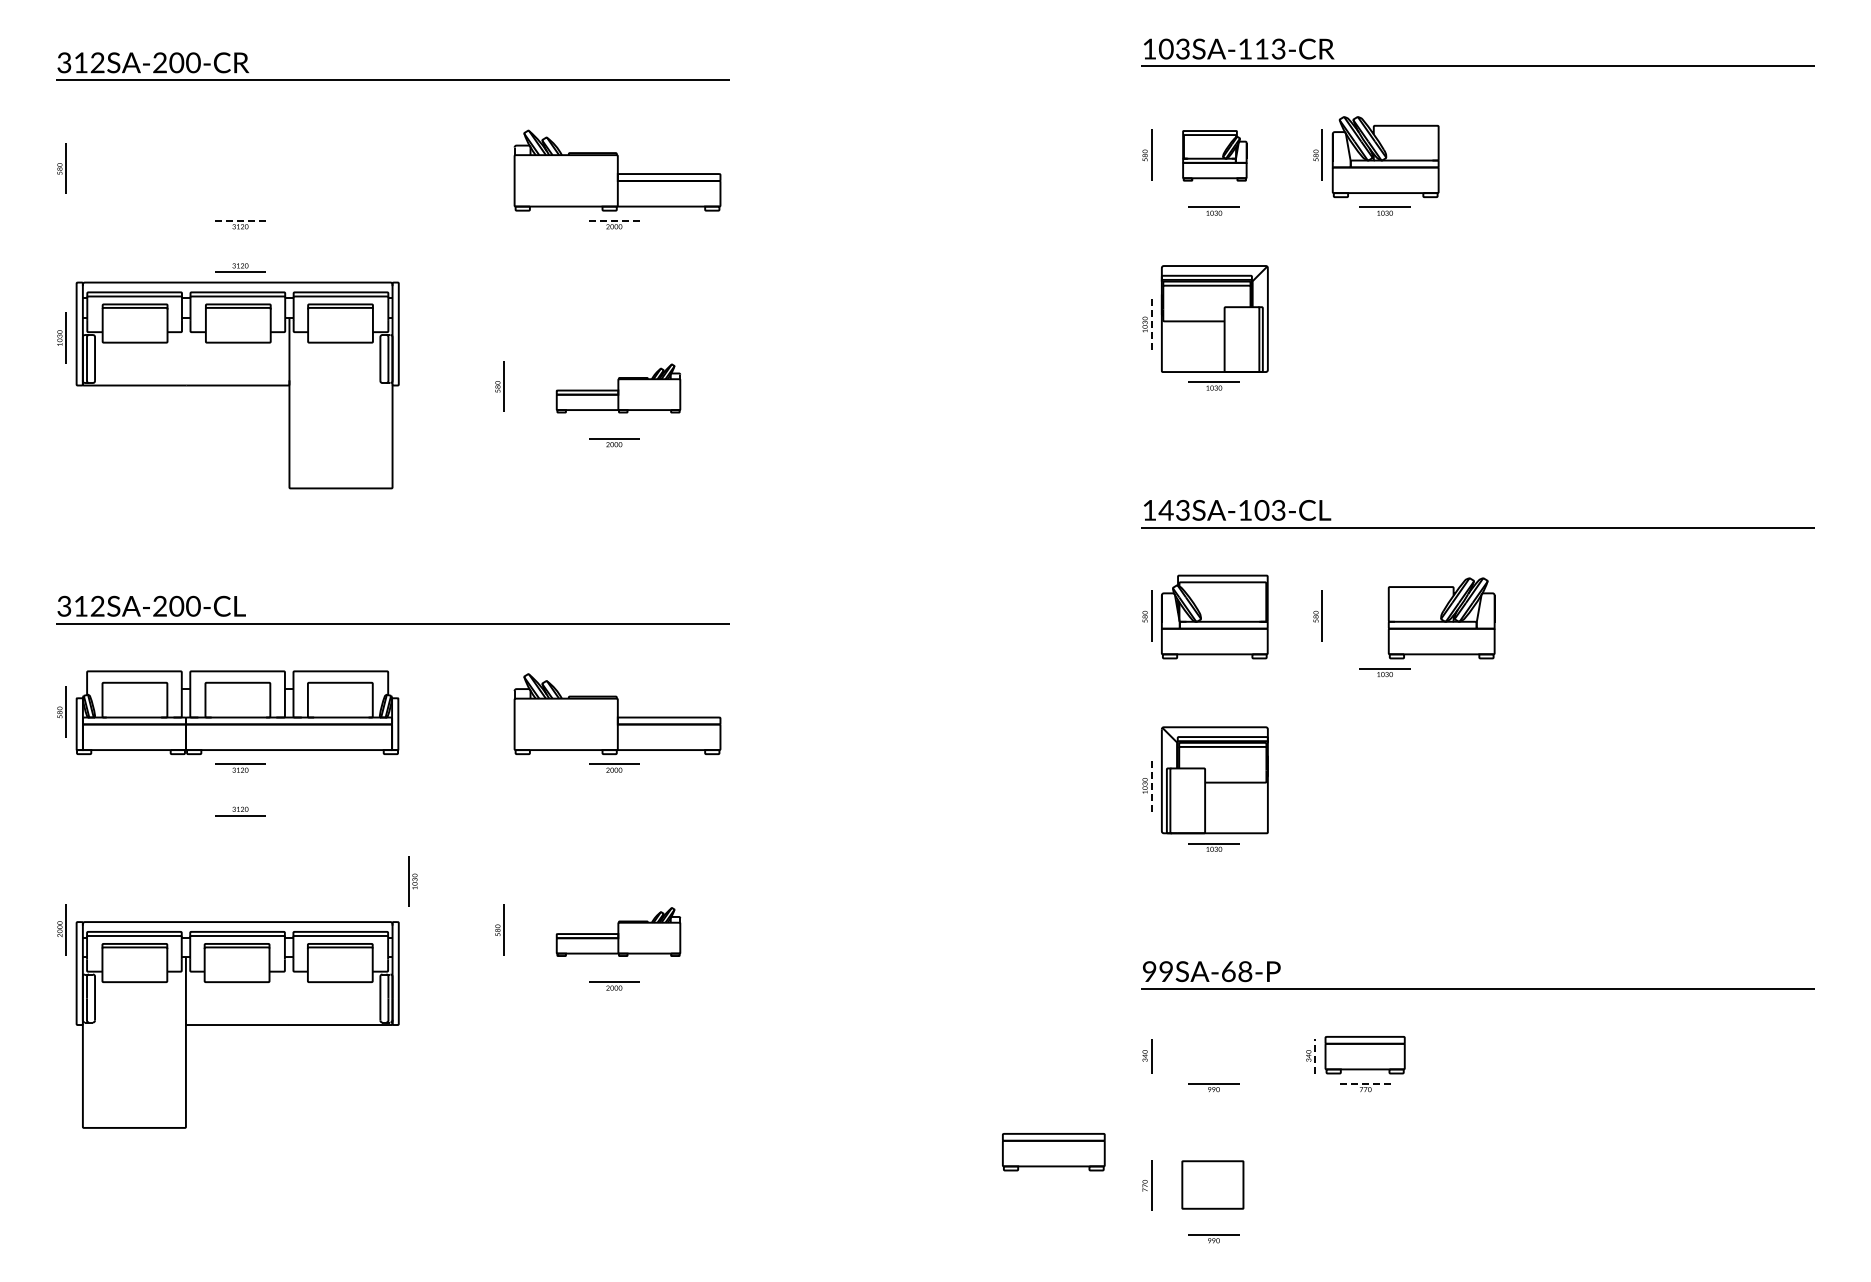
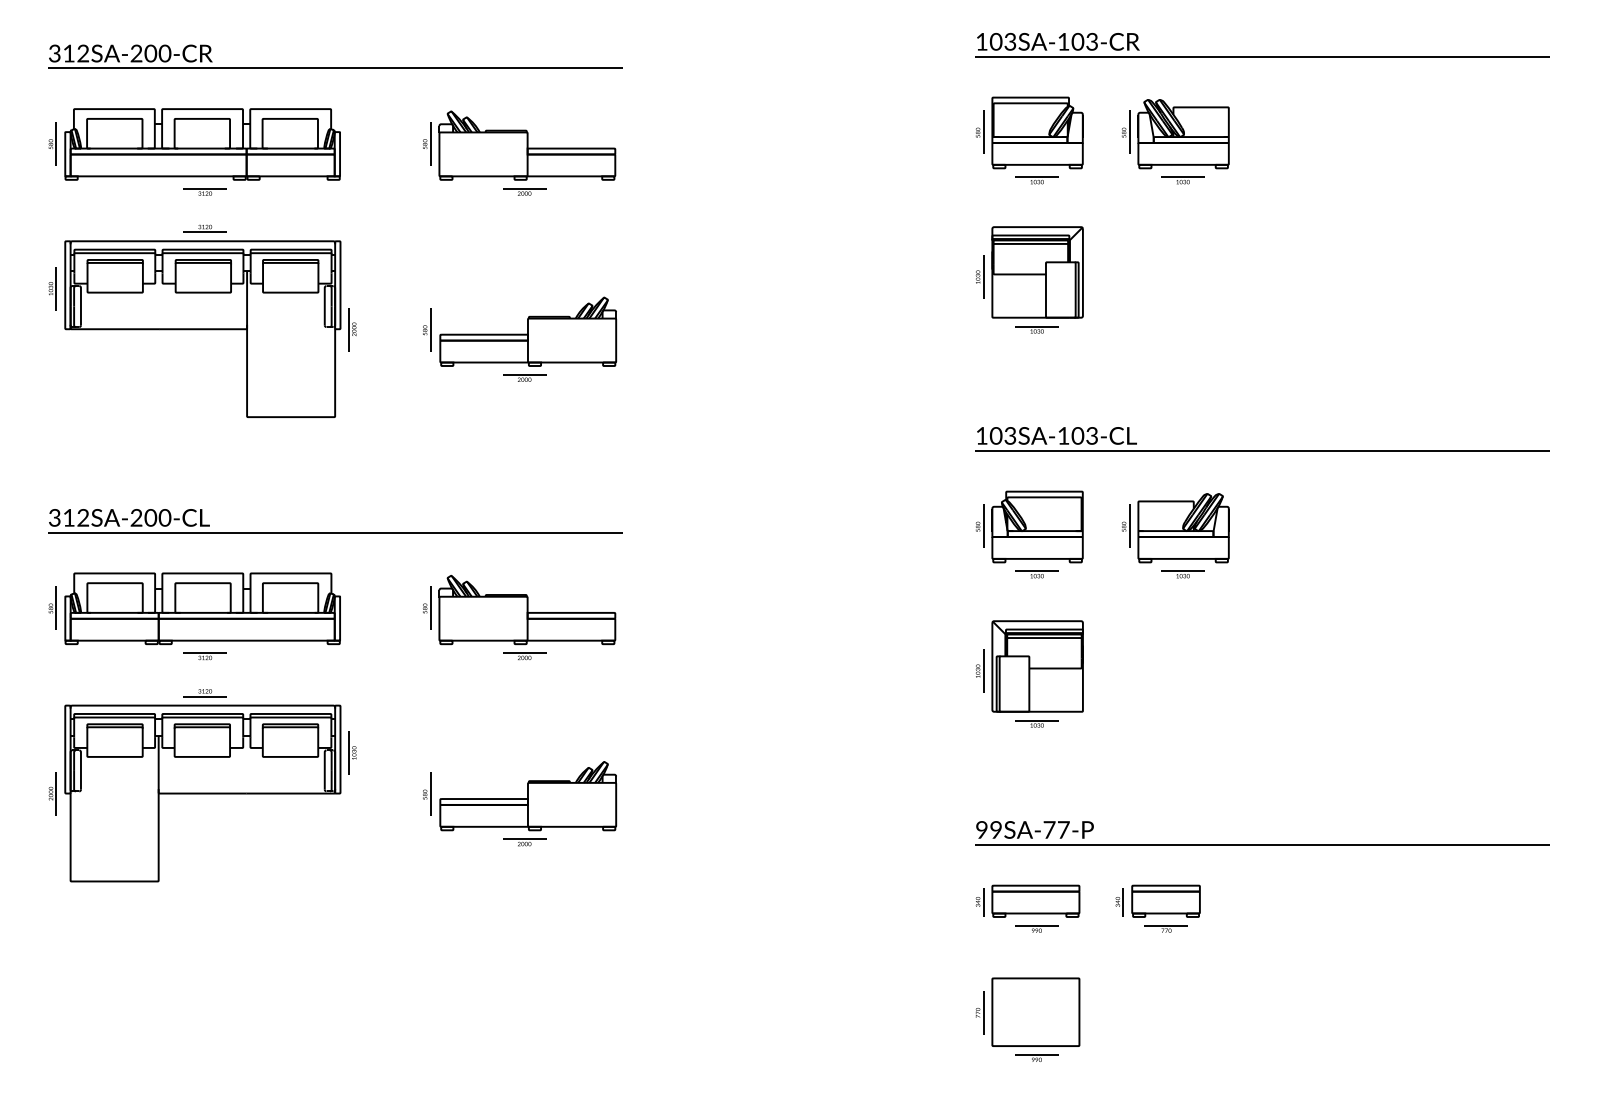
text: (1261, 48) -> (1077, 41), 103SA-113-CR -> 103SA-103-CR
part: (1214, 155) -> (1037, 132), size x1.67
part: (499, 168) -> (426, 143), added
part: (237, 169) -> (202, 144), added
line: (240, 220) -> (205, 188), dashed -> solid
line: (614, 220) -> (524, 188), dashed -> solid
line: (1151, 324) -> (983, 277), dashed -> solid
part: (412, 386) -> (352, 330), added
part: (618, 388) -> (528, 331), size x1.67
text: (1165, 509) -> (995, 435), 143SA-103-CL -> 103SA-103-CL
part: (1441, 618) -> (1183, 528), moved
part: (1213, 672) -> (1036, 574), added
part: (499, 711) -> (426, 607), added
line: (1151, 786) -> (983, 671), dashed -> solid
part: (618, 931) -> (528, 795), size x1.67
text: (1237, 971) -> (1056, 829), 99SA-68-P -> 99SA-77-P
part: (237, 1024) -> (202, 793), moved
line: (1315, 1055) -> (1123, 901), dashed -> solid
line: (1365, 1083) -> (1166, 925), dashed -> solid
part: (1053, 1152) -> (1035, 901), moved
part: (1212, 1184) -> (1035, 1011), size x1.67

